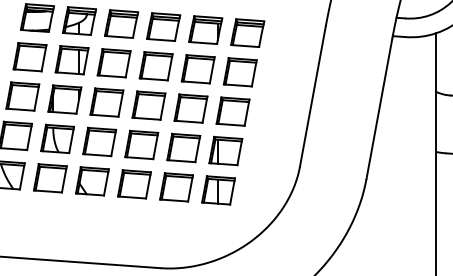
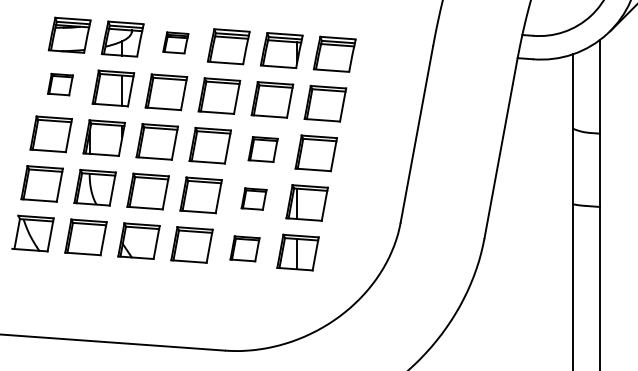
part: (121, 23) -> (175, 42), size x0.6
part: (30, 57) -> (60, 84), size x0.6
part: (190, 108) -> (262, 149), size x0.7
part: (183, 147) -> (253, 198), size x0.6
part: (176, 187) -> (244, 248), size x0.7

